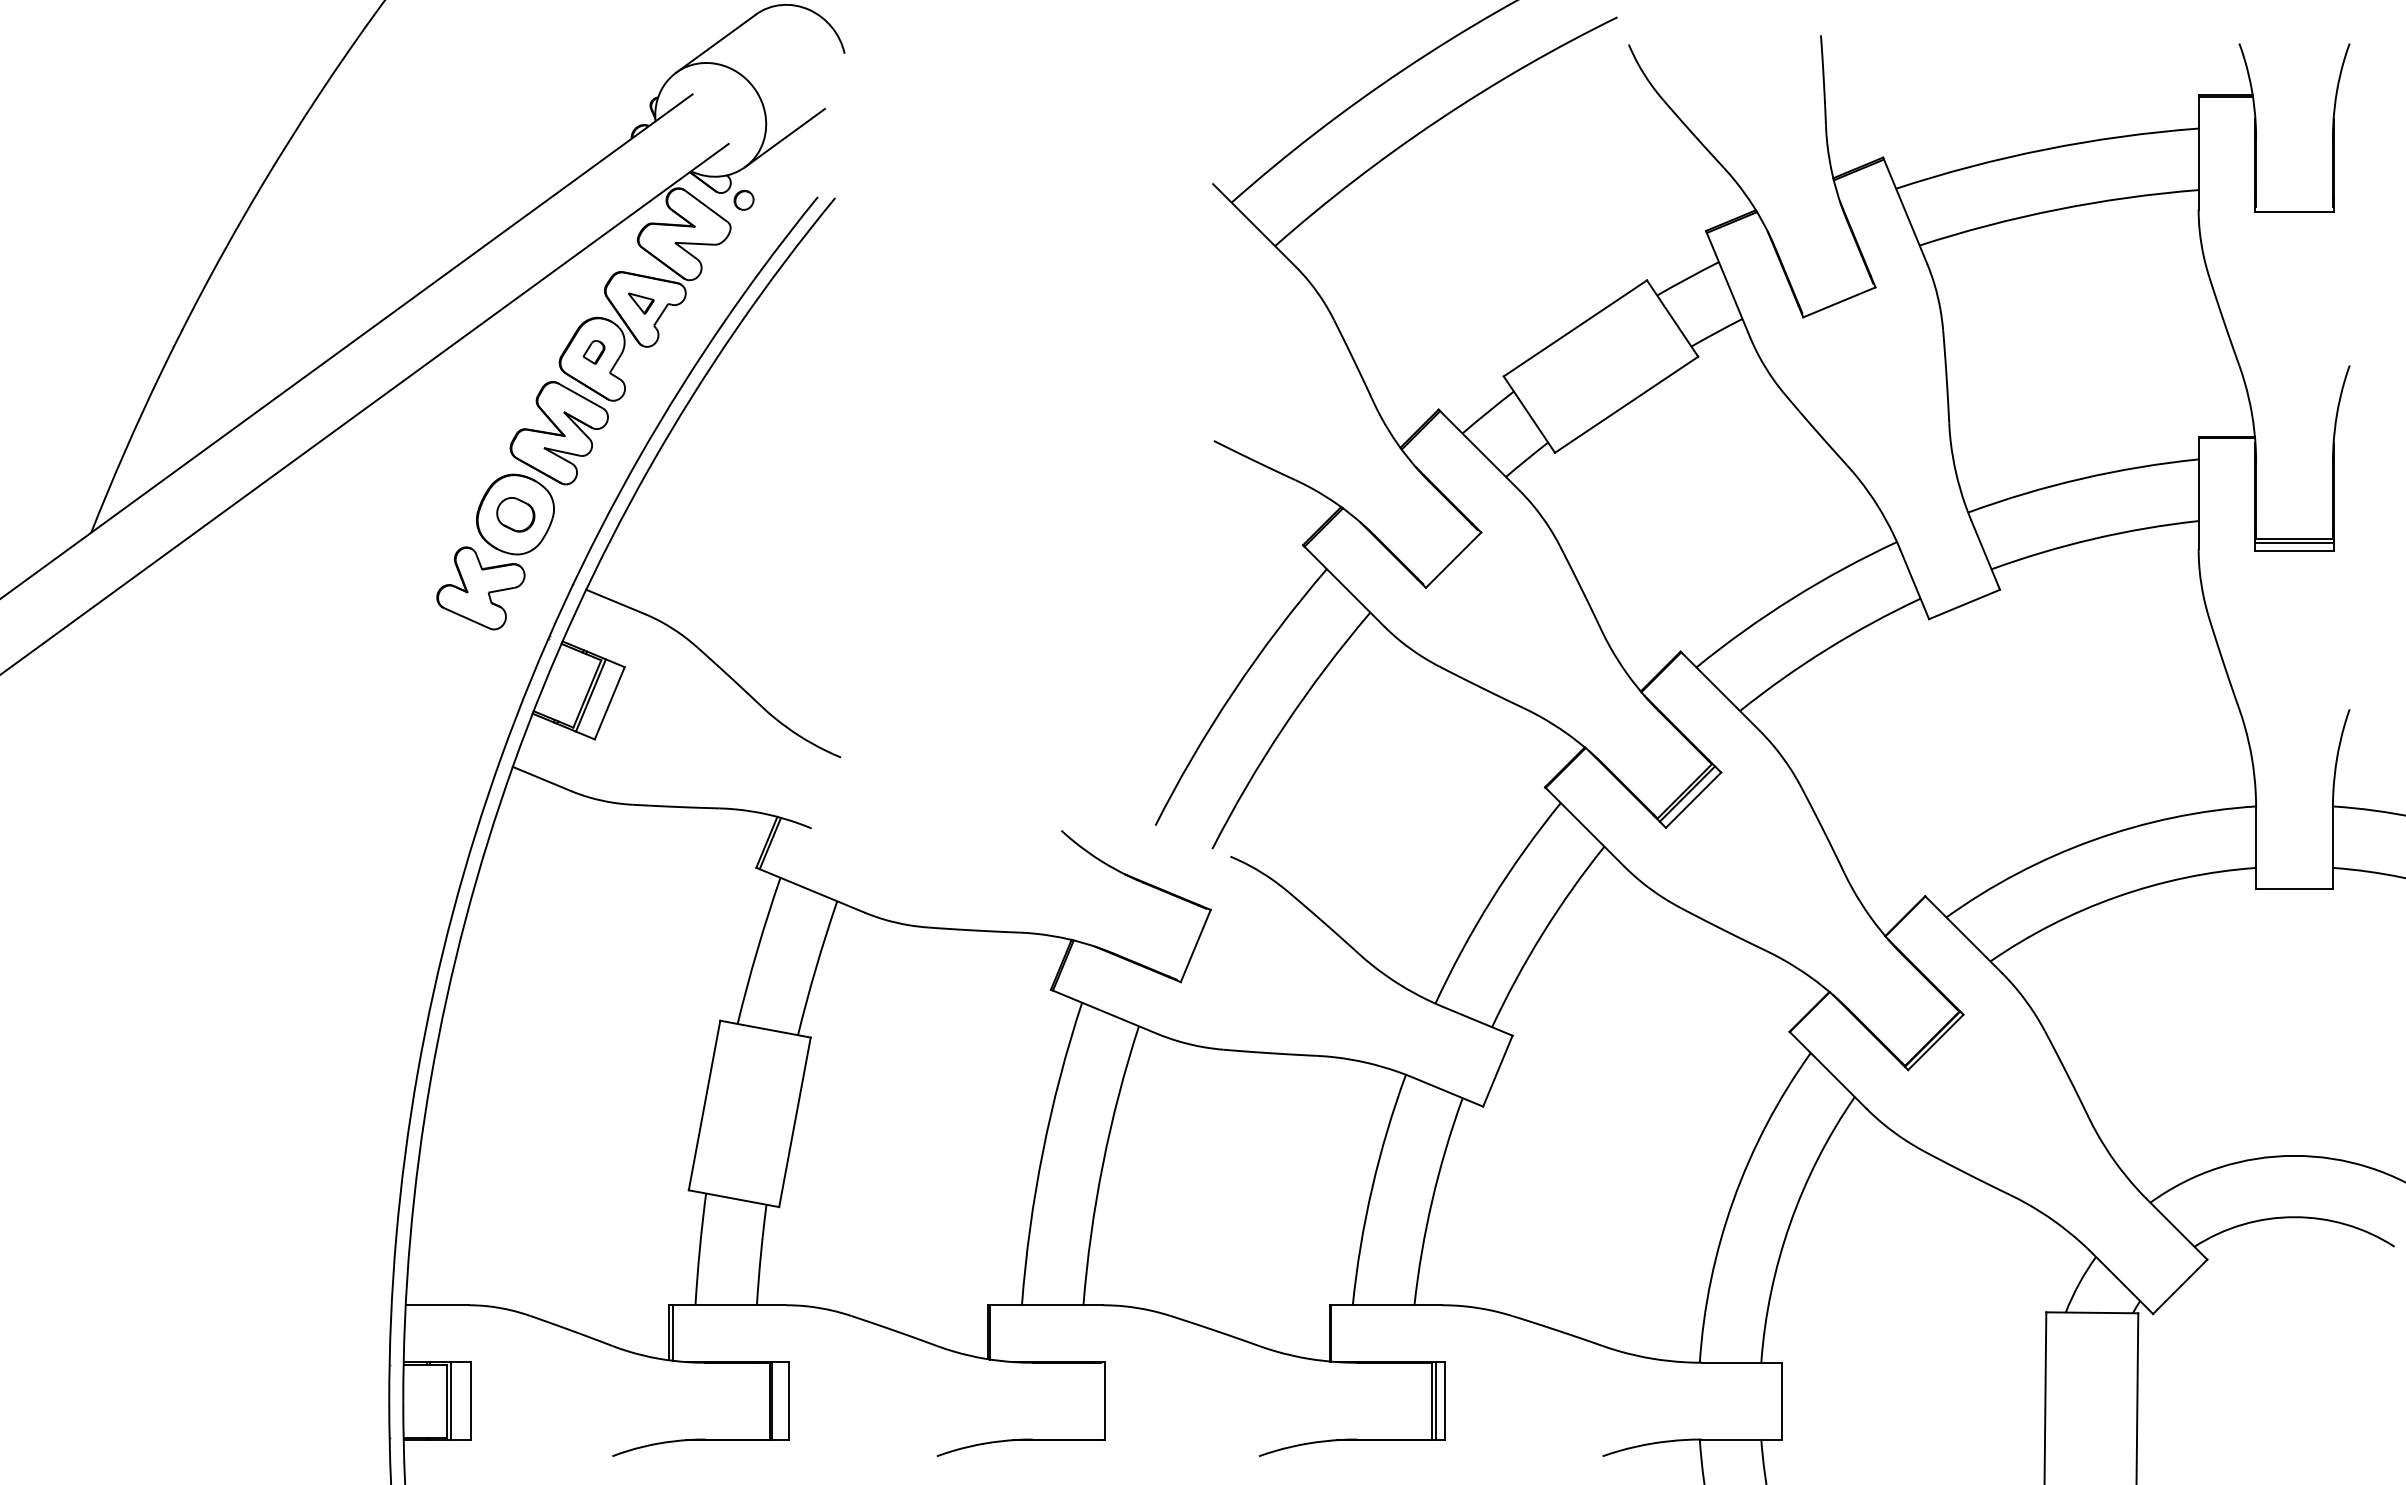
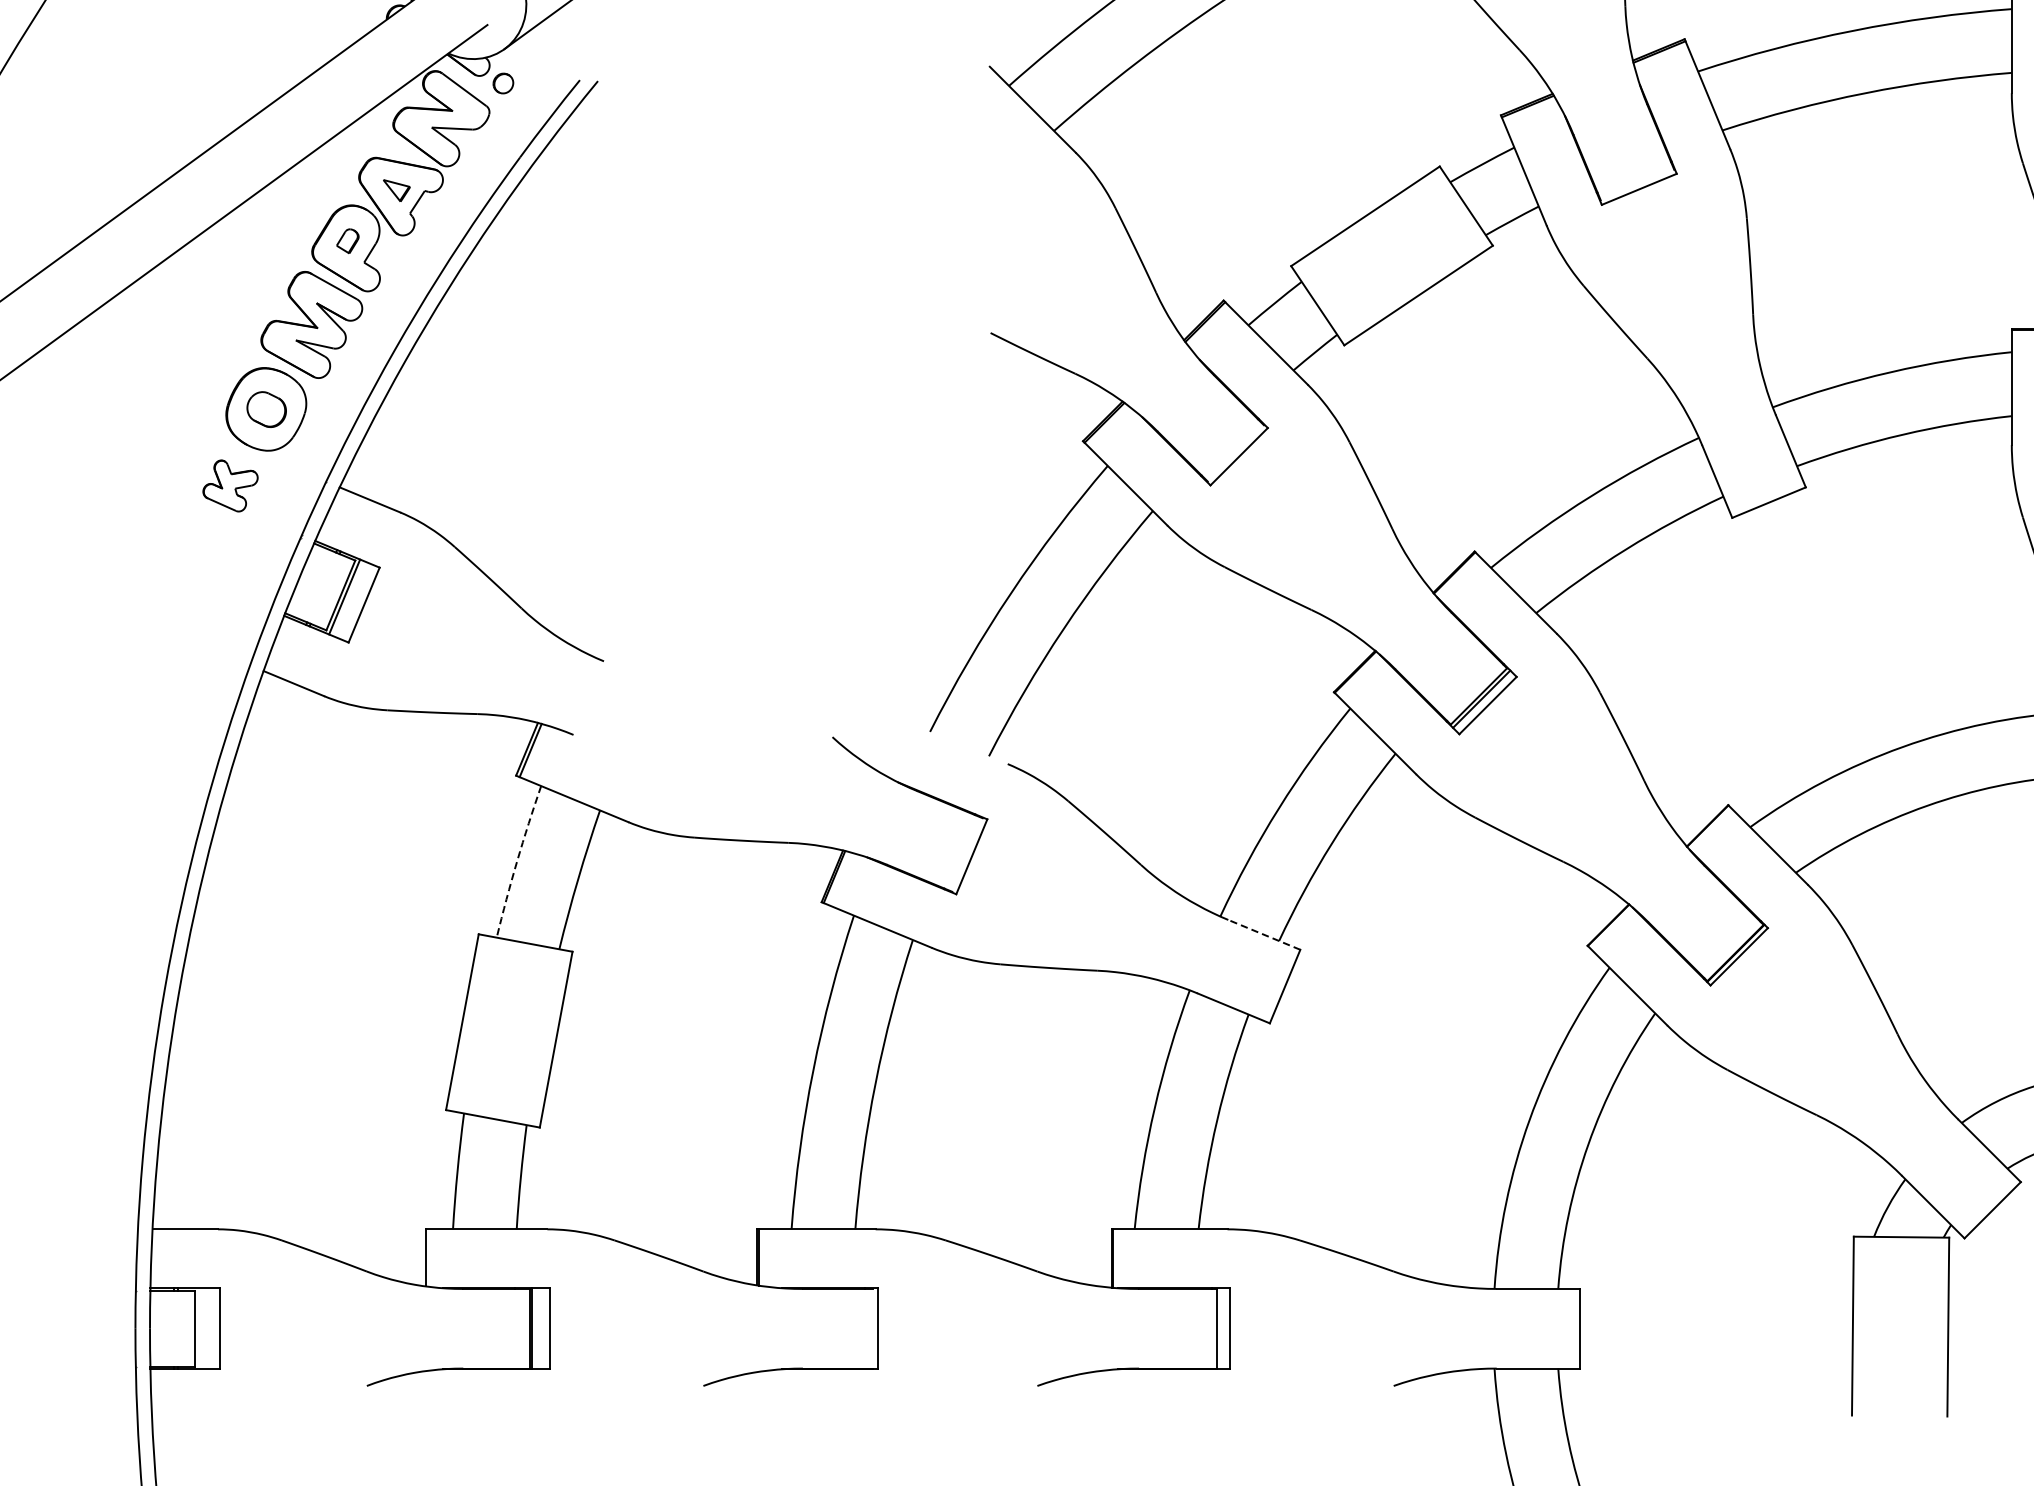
part: (480, 588) -> (230, 486), size x0.6
arc: (757, 950) -> (517, 861), solid -> dashed
line: (1477, 1021) -> (1263, 935), solid -> dashed
line: (673, 1332) -> (430, 1257), removed
line: (450, 1401) -> (198, 1329), removed
line: (1435, 1401) -> (1220, 1329), removed

